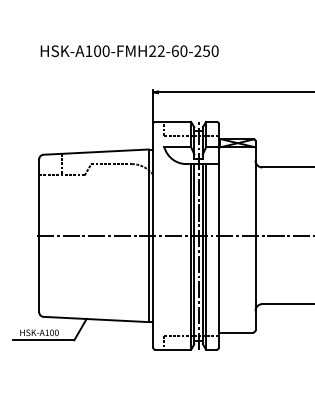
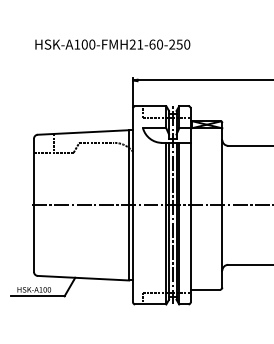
text: (161, 51) -> (140, 44), HSK-A100-FMH22-60-250 -> HSK-A100-FMH21-60-250

